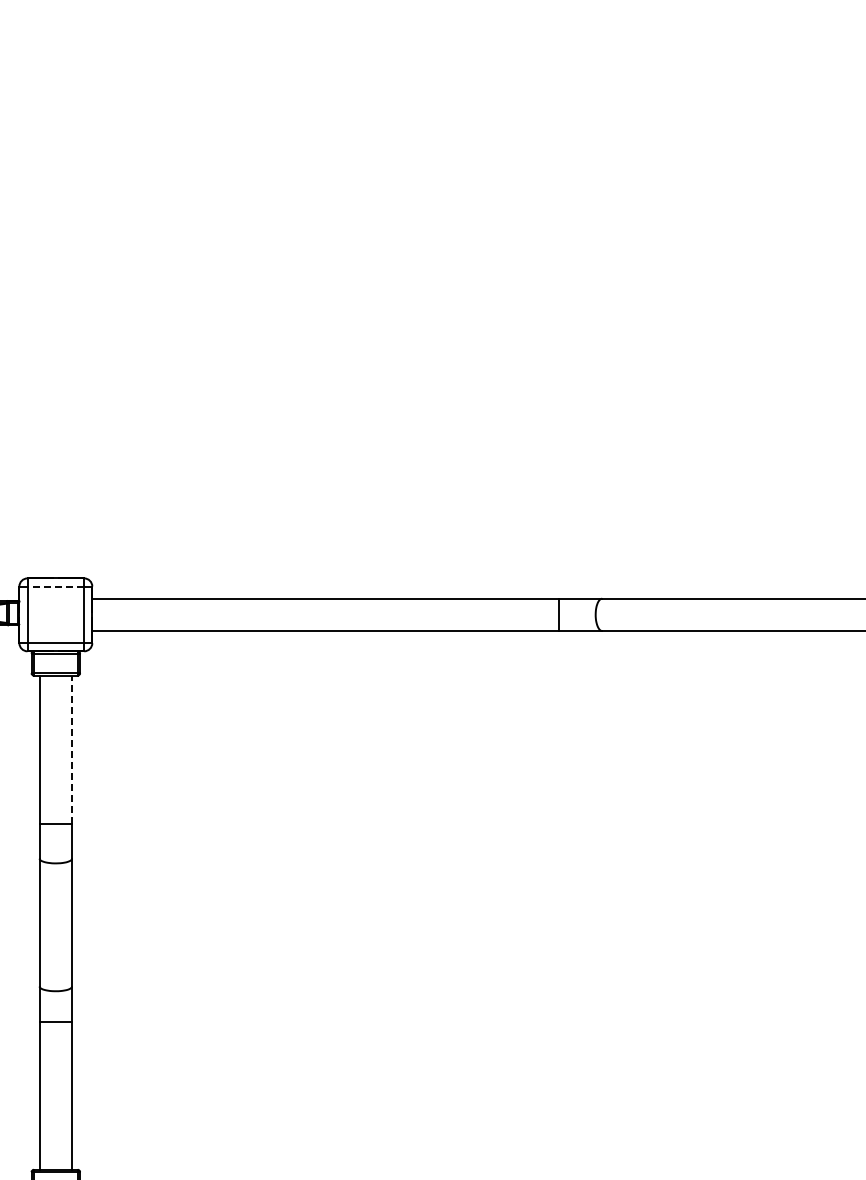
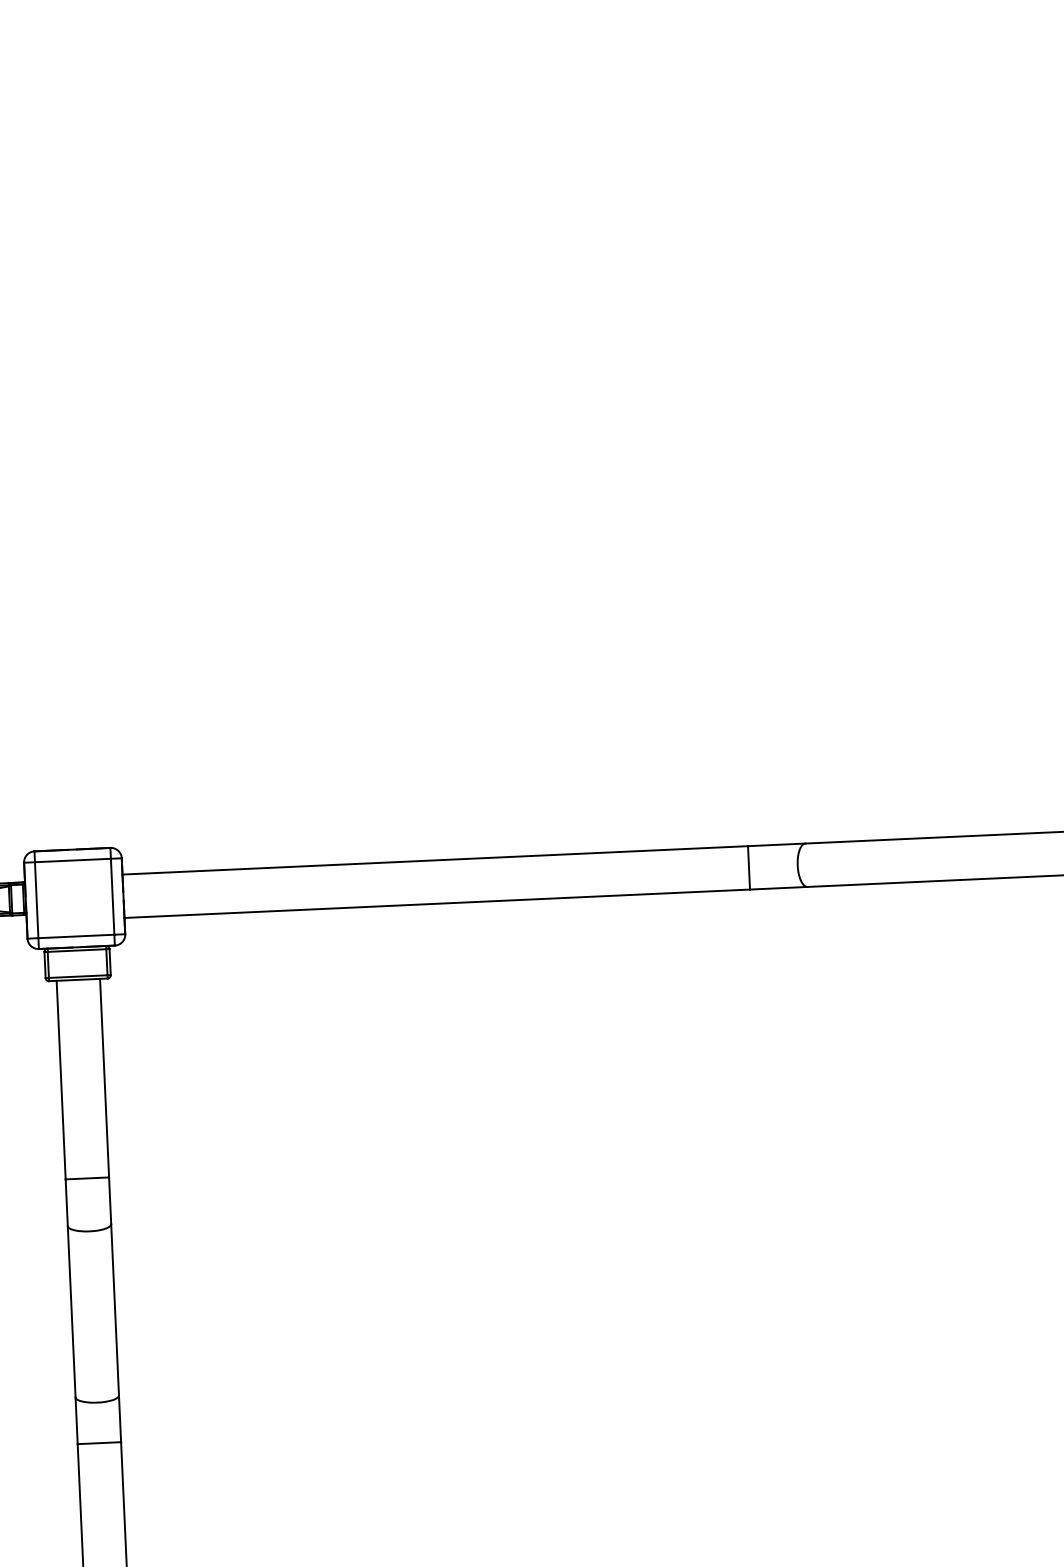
line: (55, 586) -> (72, 860), dashed -> solid
line: (72, 749) -> (105, 1077), dashed -> solid

